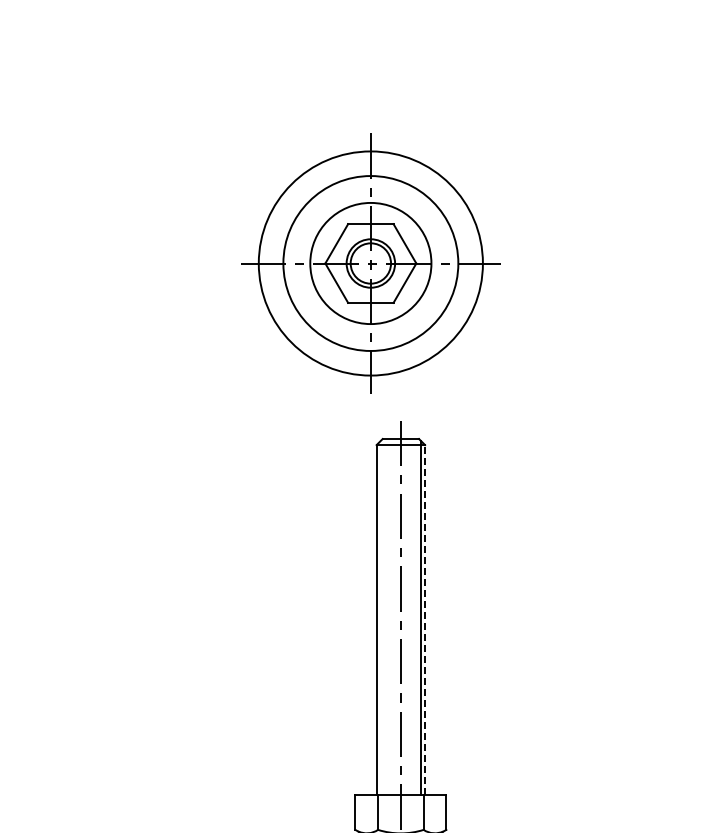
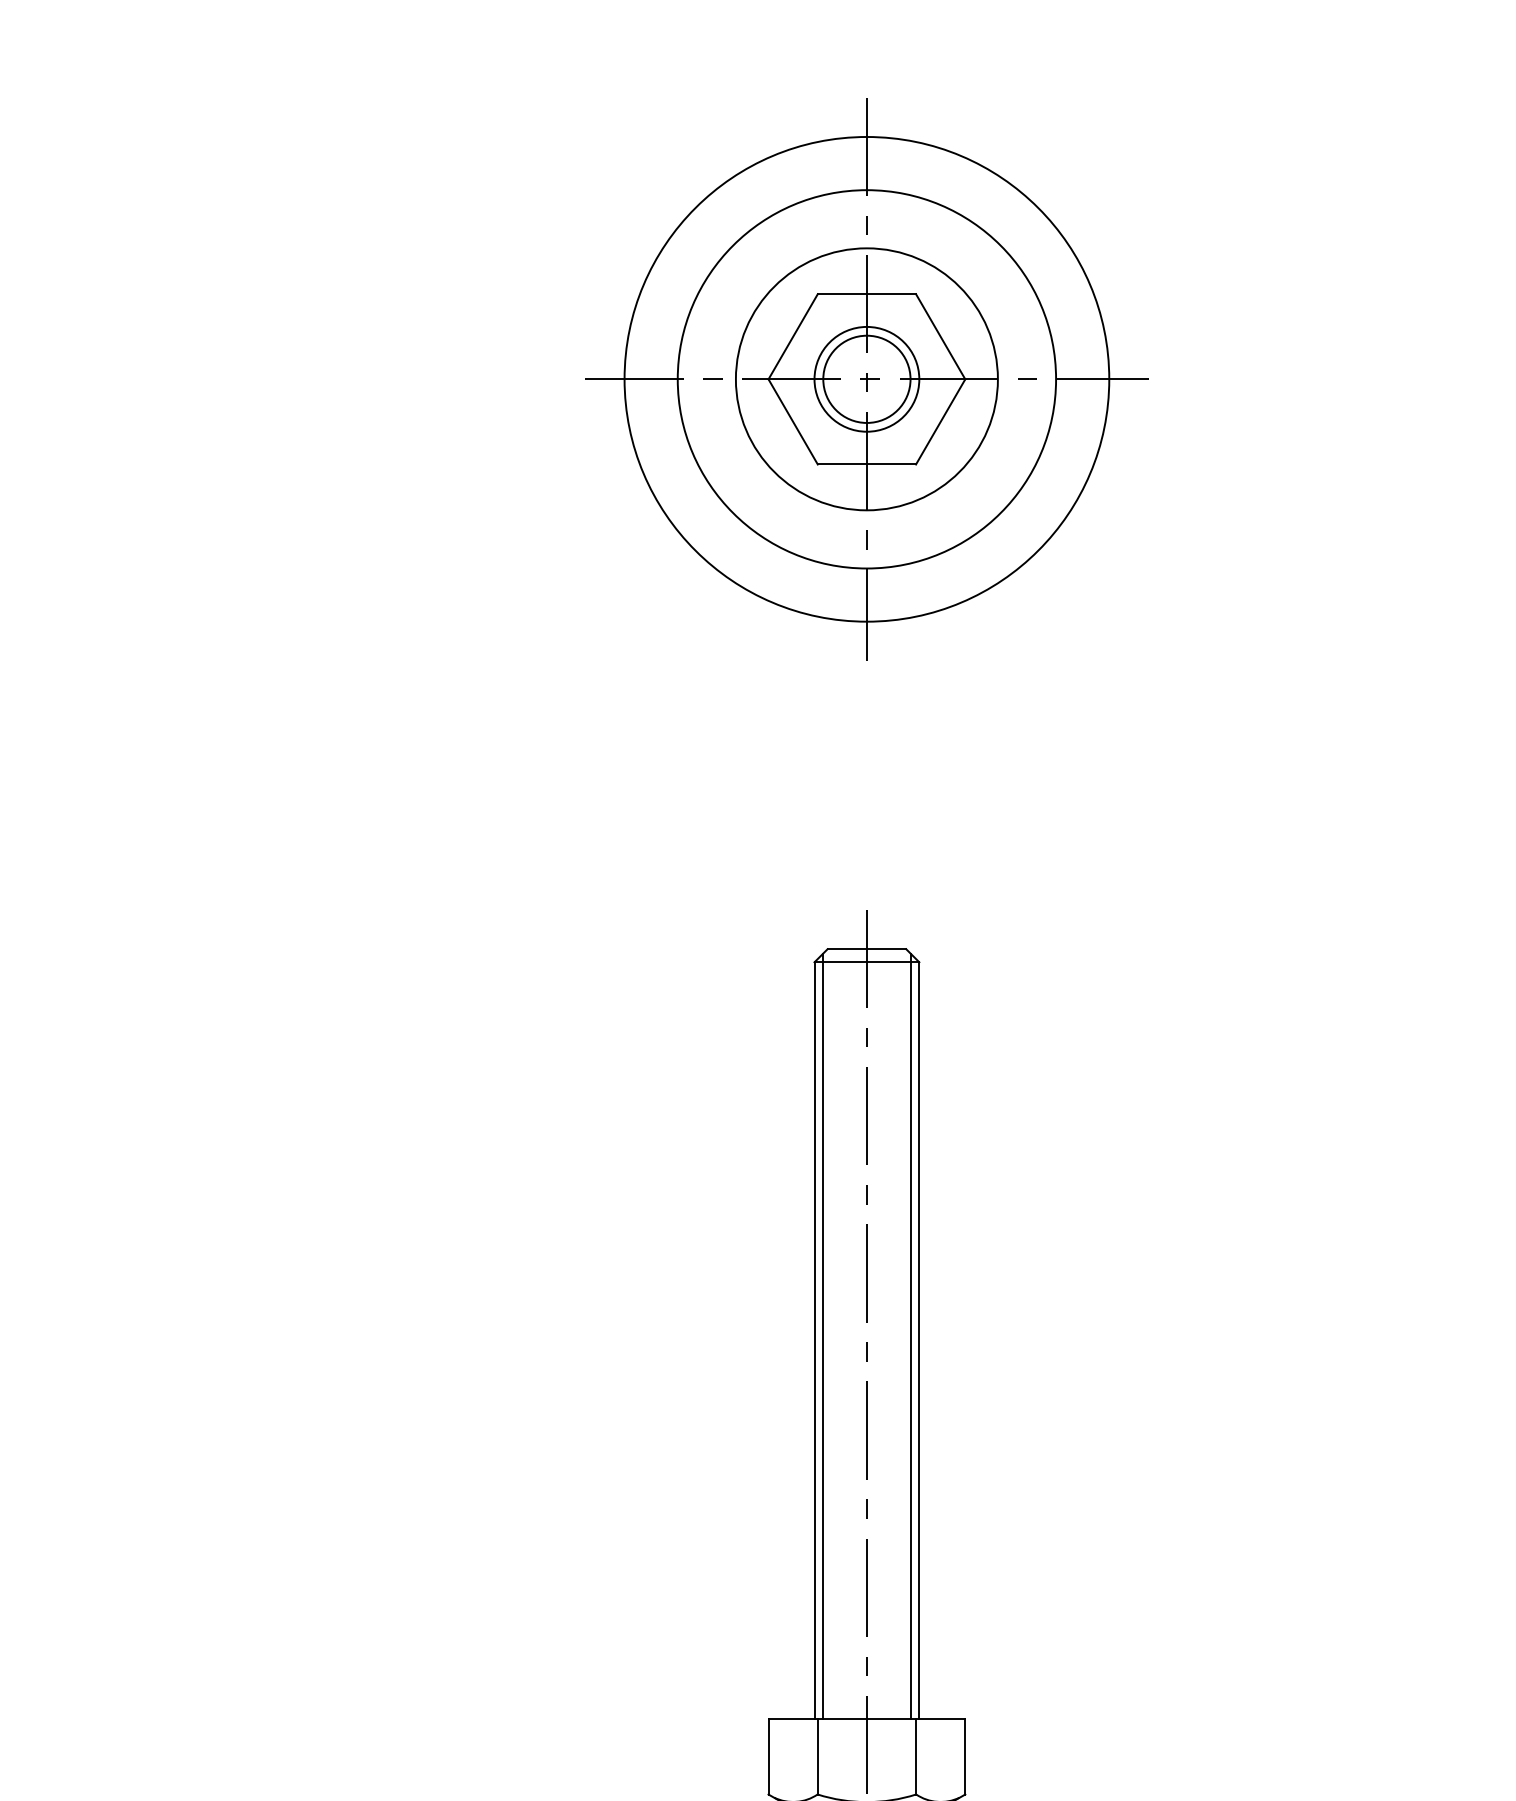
part: (370, 263) -> (866, 379), moved
line: (380, 617) -> (822, 1335), added
line: (425, 619) -> (920, 1339), dashed -> solid

